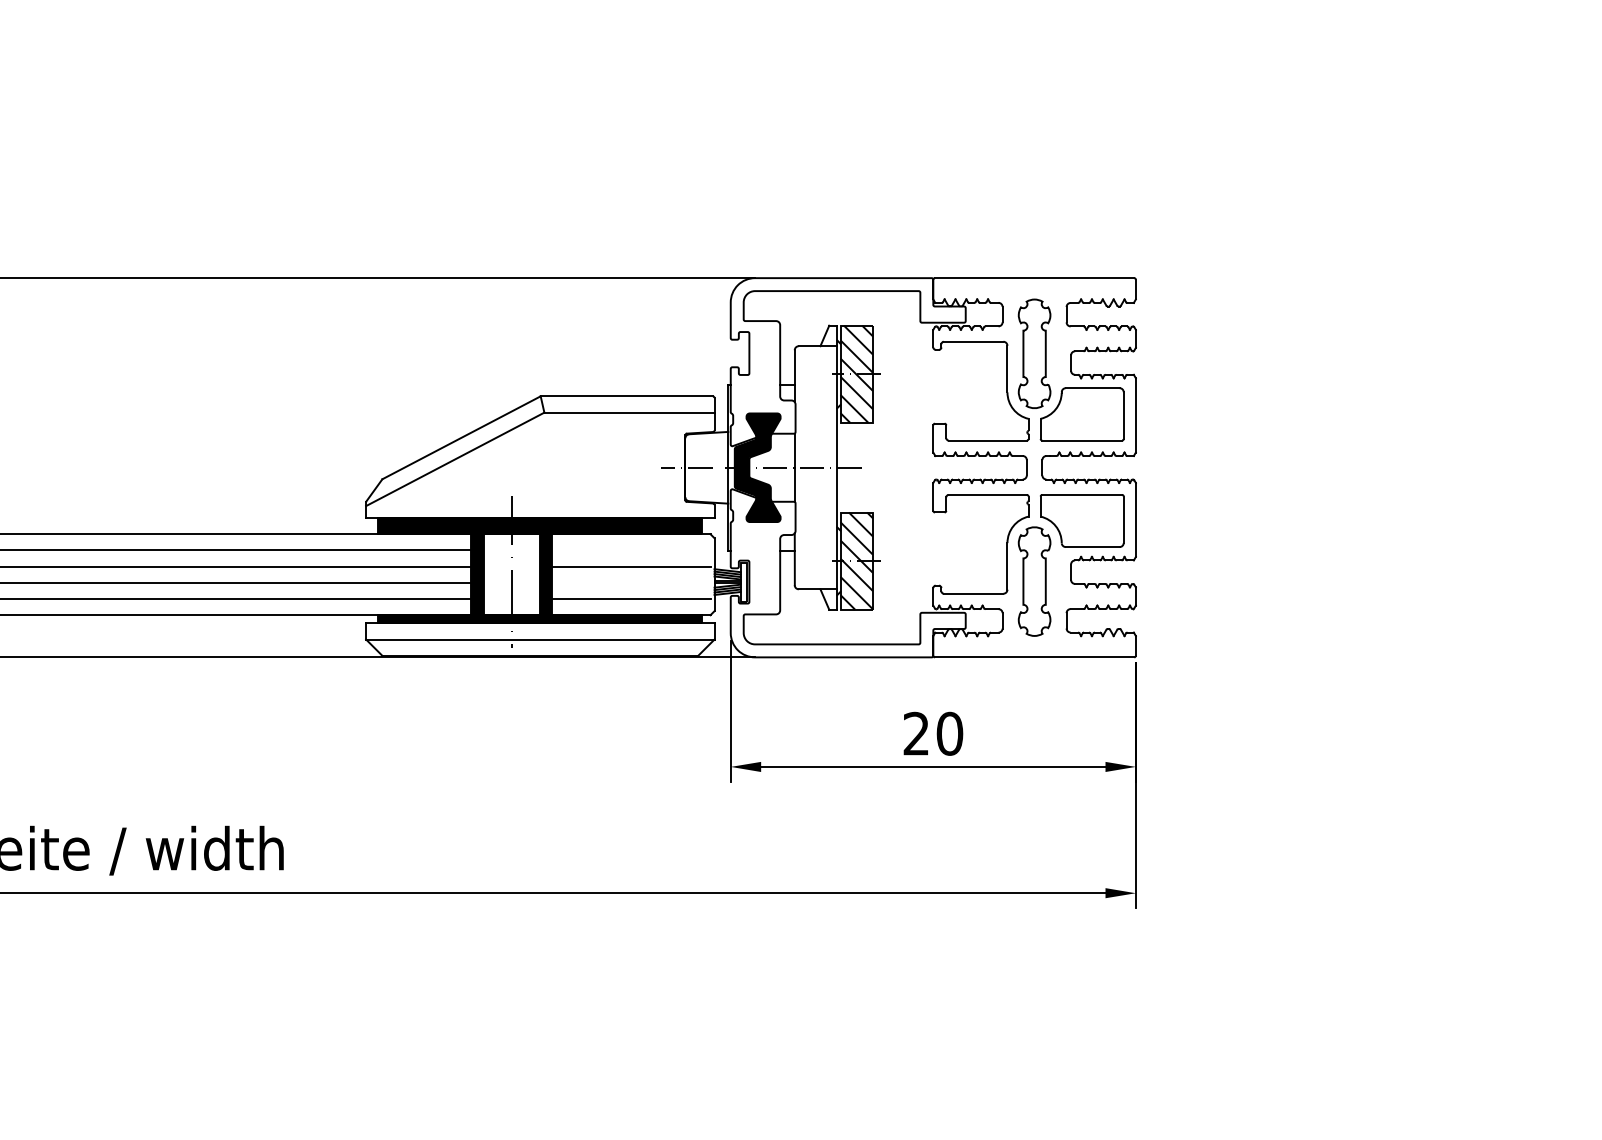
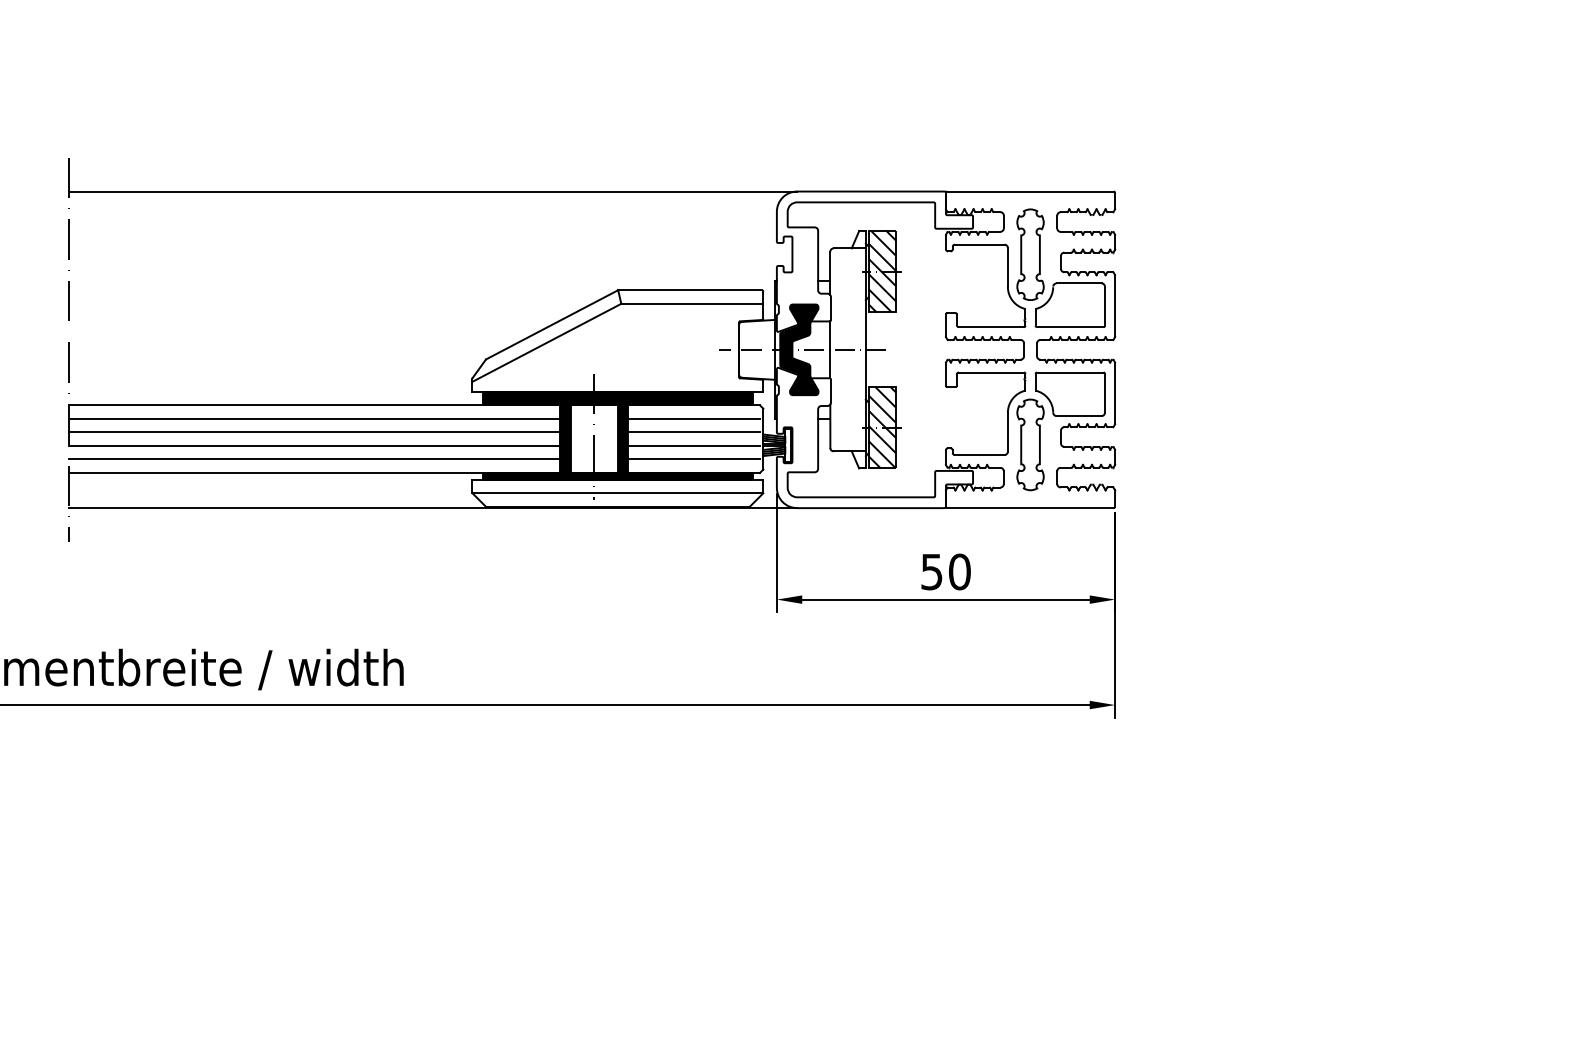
line: (630, 549) -> (693, 418), added
line: (630, 582) -> (693, 445), added
text: (915, 733) -> (931, 571), 20 -> 50

